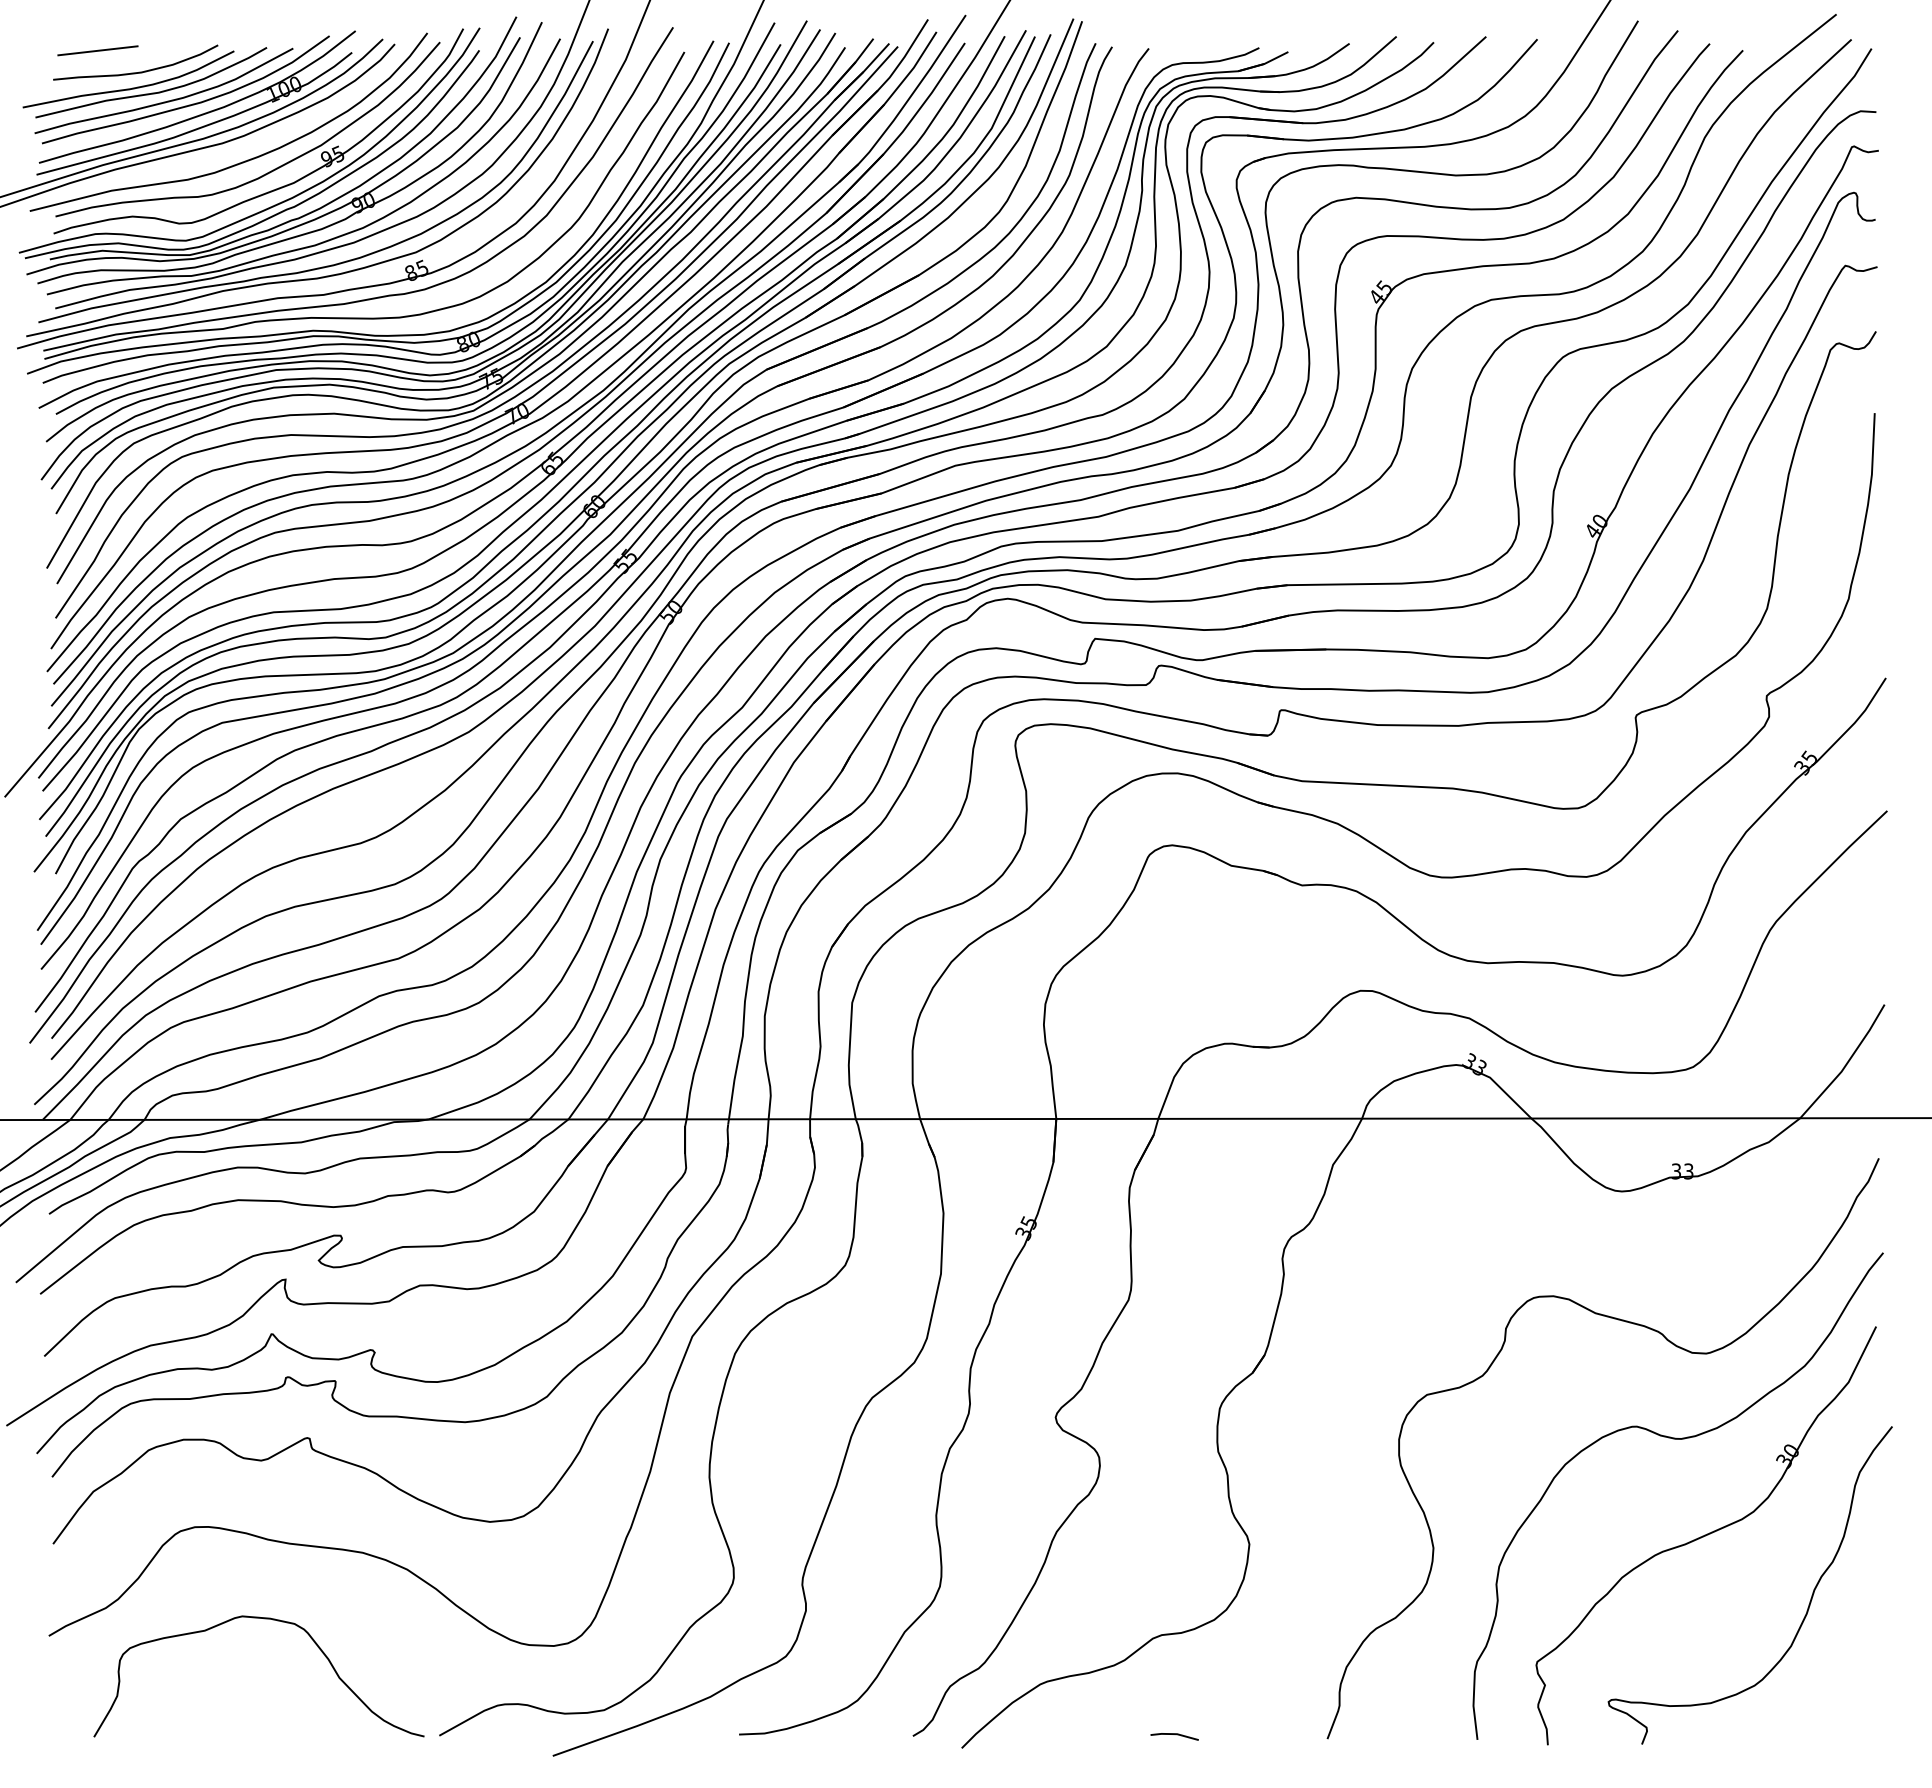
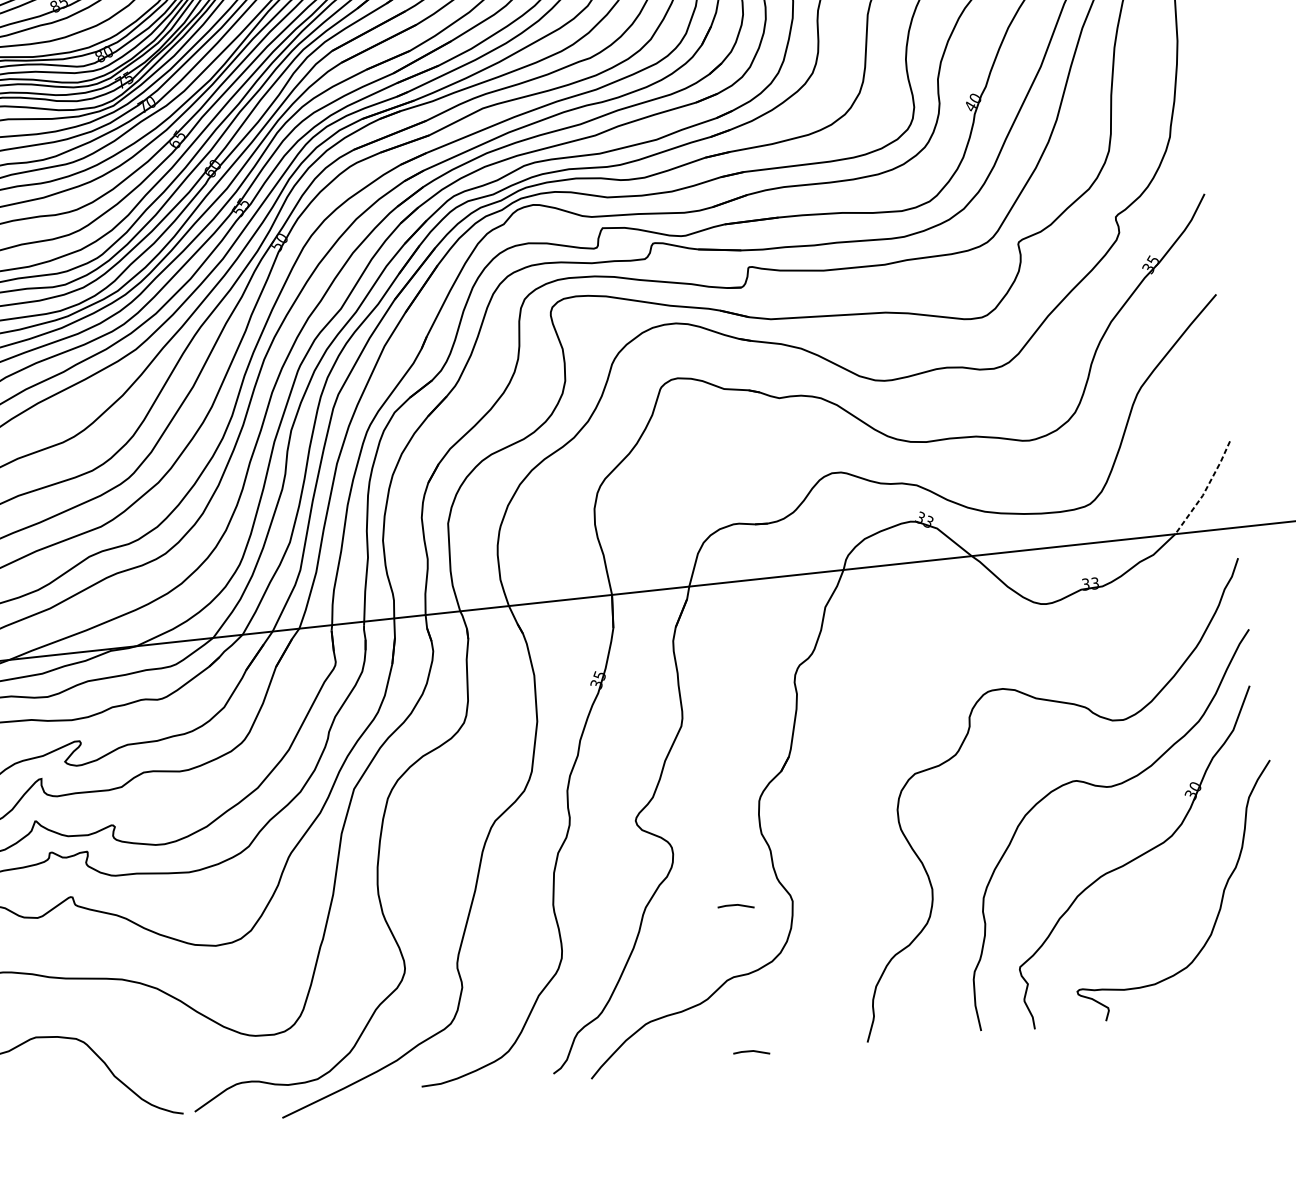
line: (1846, 1064) -> (1205, 489), solid -> dashed
line: (1175, 1542) -> (736, 905), added

